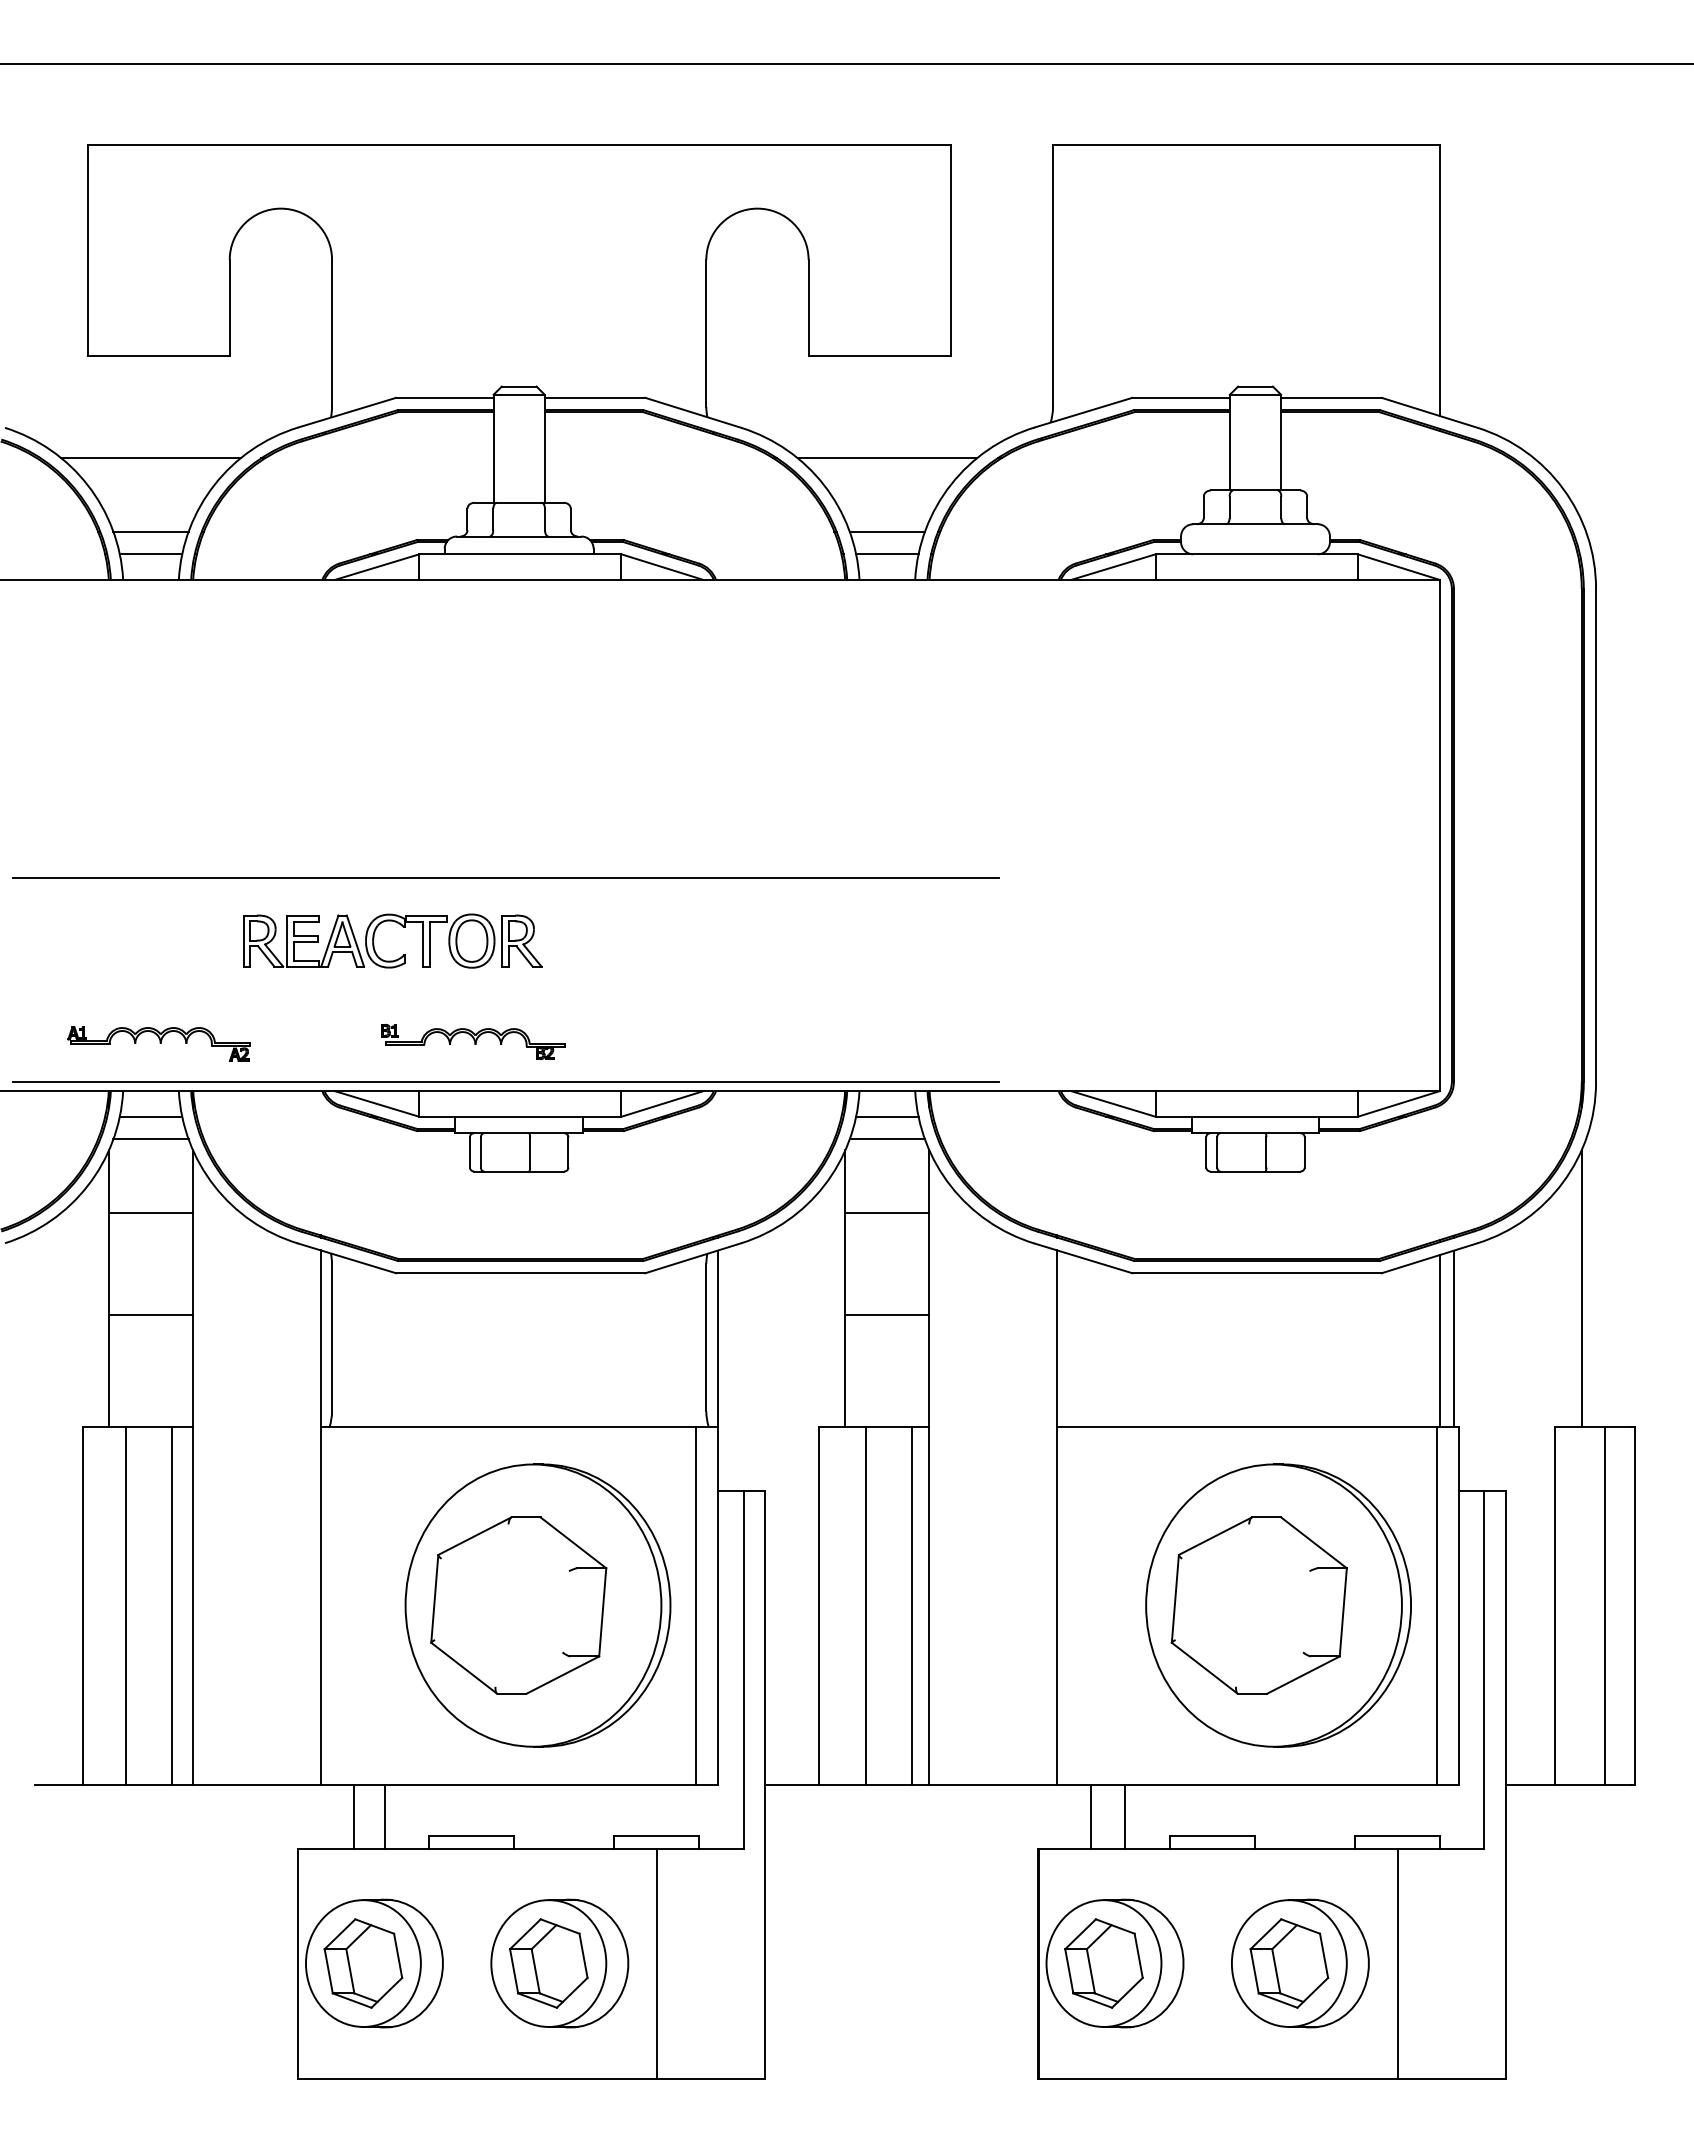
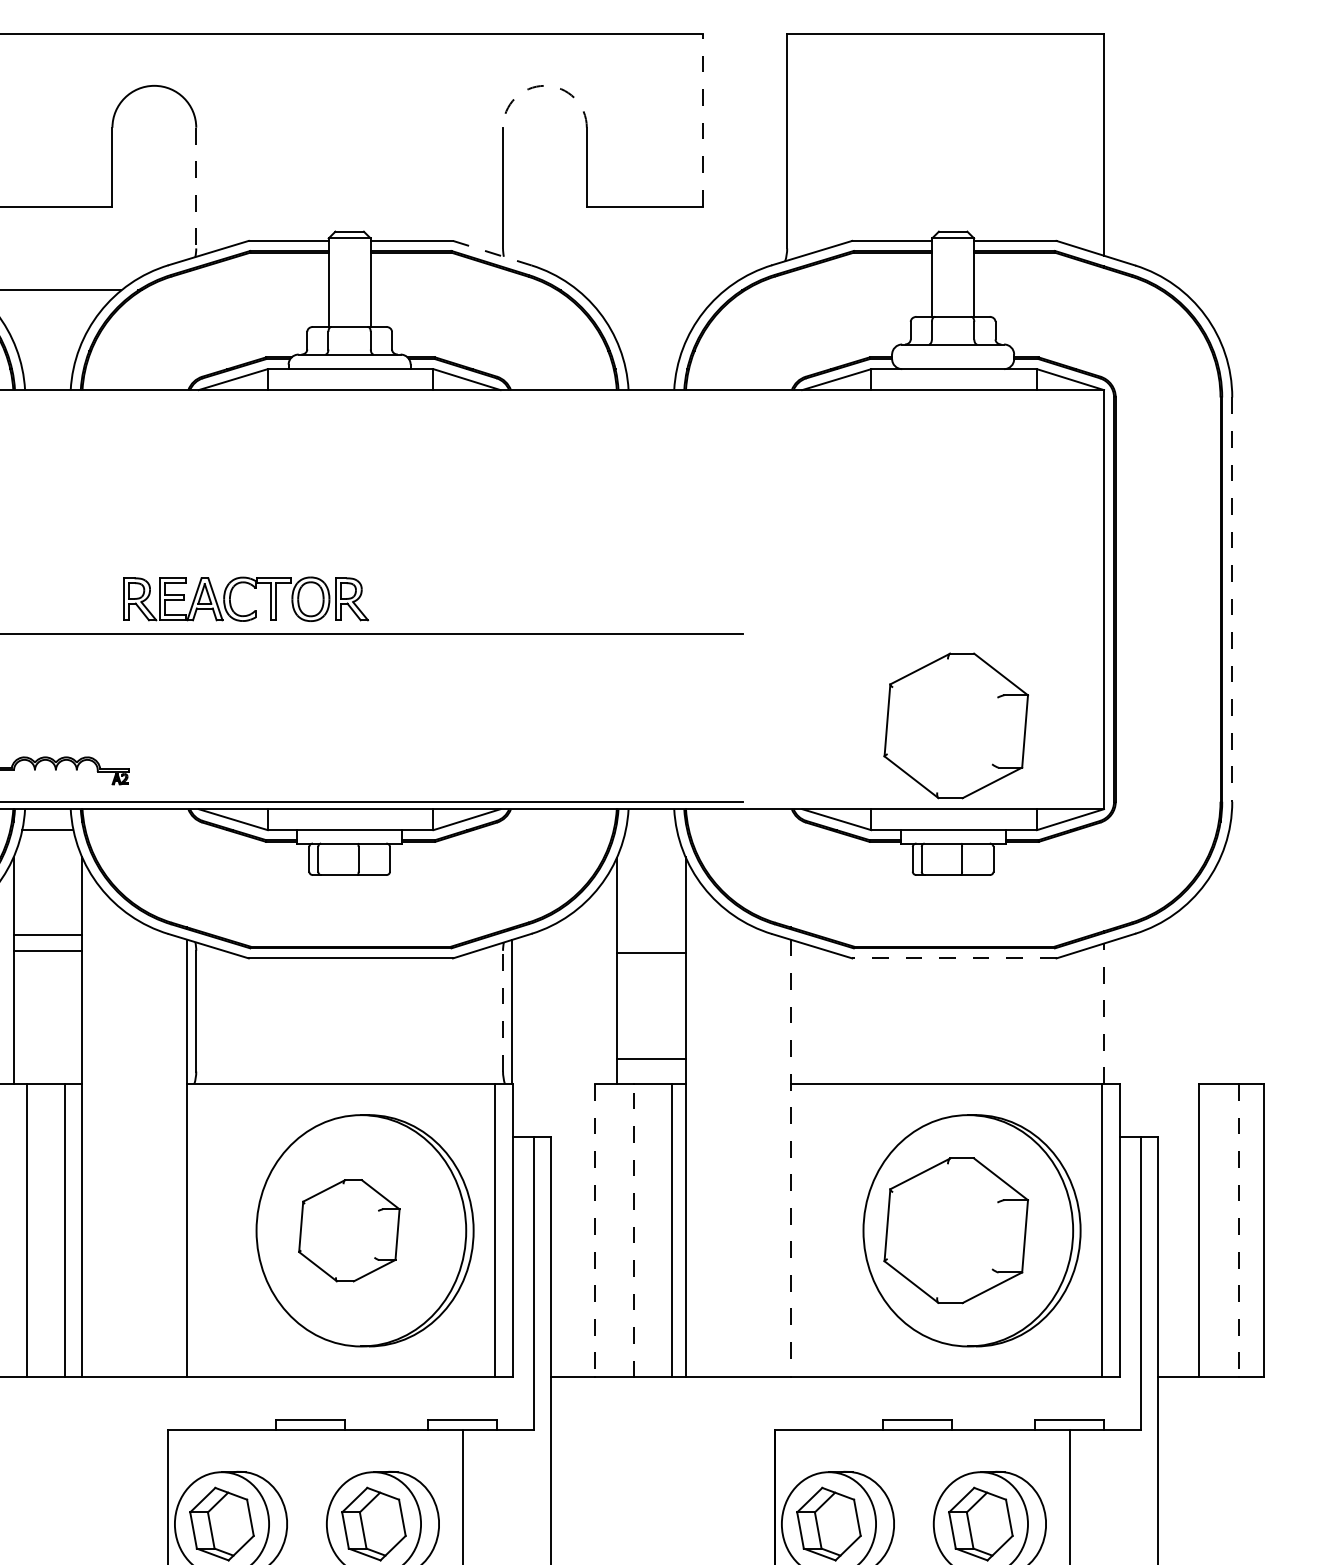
arc: (757, 208) -> (544, 85), solid -> dashed
line: (950, 250) -> (703, 120), solid -> dashed
line: (332, 333) -> (196, 188), solid -> dashed
line: (693, 412) -> (492, 252), solid -> dashed
line: (887, 458) -> (651, 290), removed
line: (150, 531) -> (47, 350), removed
line: (886, 531) -> (650, 350), removed
line: (150, 554) -> (47, 369), removed
line: (887, 554) -> (651, 369), removed
line: (1596, 835) -> (1232, 599), solid -> dashed
part: (401, 926) -> (253, 587), moved
part: (1258, 989) -> (955, 725), added
part: (473, 1042) -> (312, 769), removed
line: (887, 1116) -> (651, 829), removed
line: (150, 1139) -> (47, 848), removed
line: (886, 1139) -> (650, 848), removed
line: (150, 1212) -> (47, 950), moved
line: (887, 1212) -> (651, 952), moved
line: (1257, 1273) -> (954, 958), solid -> dashed
line: (1581, 1288) -> (1220, 970), removed
line: (150, 1315) -> (47, 935), moved
line: (887, 1315) -> (651, 1059), moved
line: (706, 1337) -> (503, 1011), solid -> dashed
line: (1453, 1338) -> (1115, 1011), removed
line: (1439, 1340) -> (1103, 1013), solid -> dashed
line: (1057, 1517) -> (790, 1158), solid -> dashed
part: (518, 1605) -> (349, 1230), size x0.7
line: (818, 1605) -> (594, 1230), solid -> dashed
line: (866, 1605) -> (634, 1230), solid -> dashed
line: (1604, 1605) -> (1239, 1230), solid -> dashed
line: (354, 1816) -> (214, 1403), removed
line: (384, 1816) -> (239, 1403), removed
line: (1090, 1816) -> (817, 1403), removed
line: (1125, 1816) -> (846, 1403), removed

